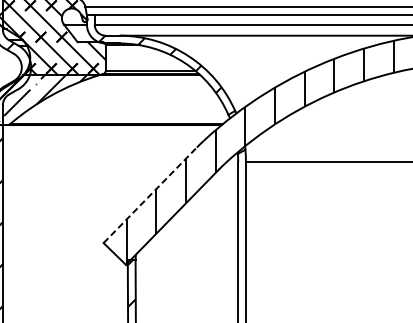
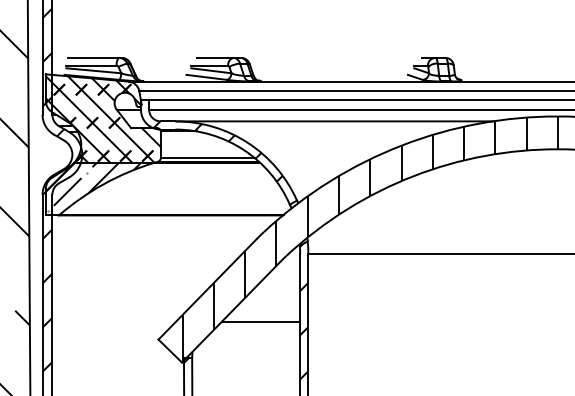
line: (150, 195) -> (207, 289), dashed -> solid
hatch: (241, 216) -> (303, 311), added
line: (200, 225) -> (260, 321), added

